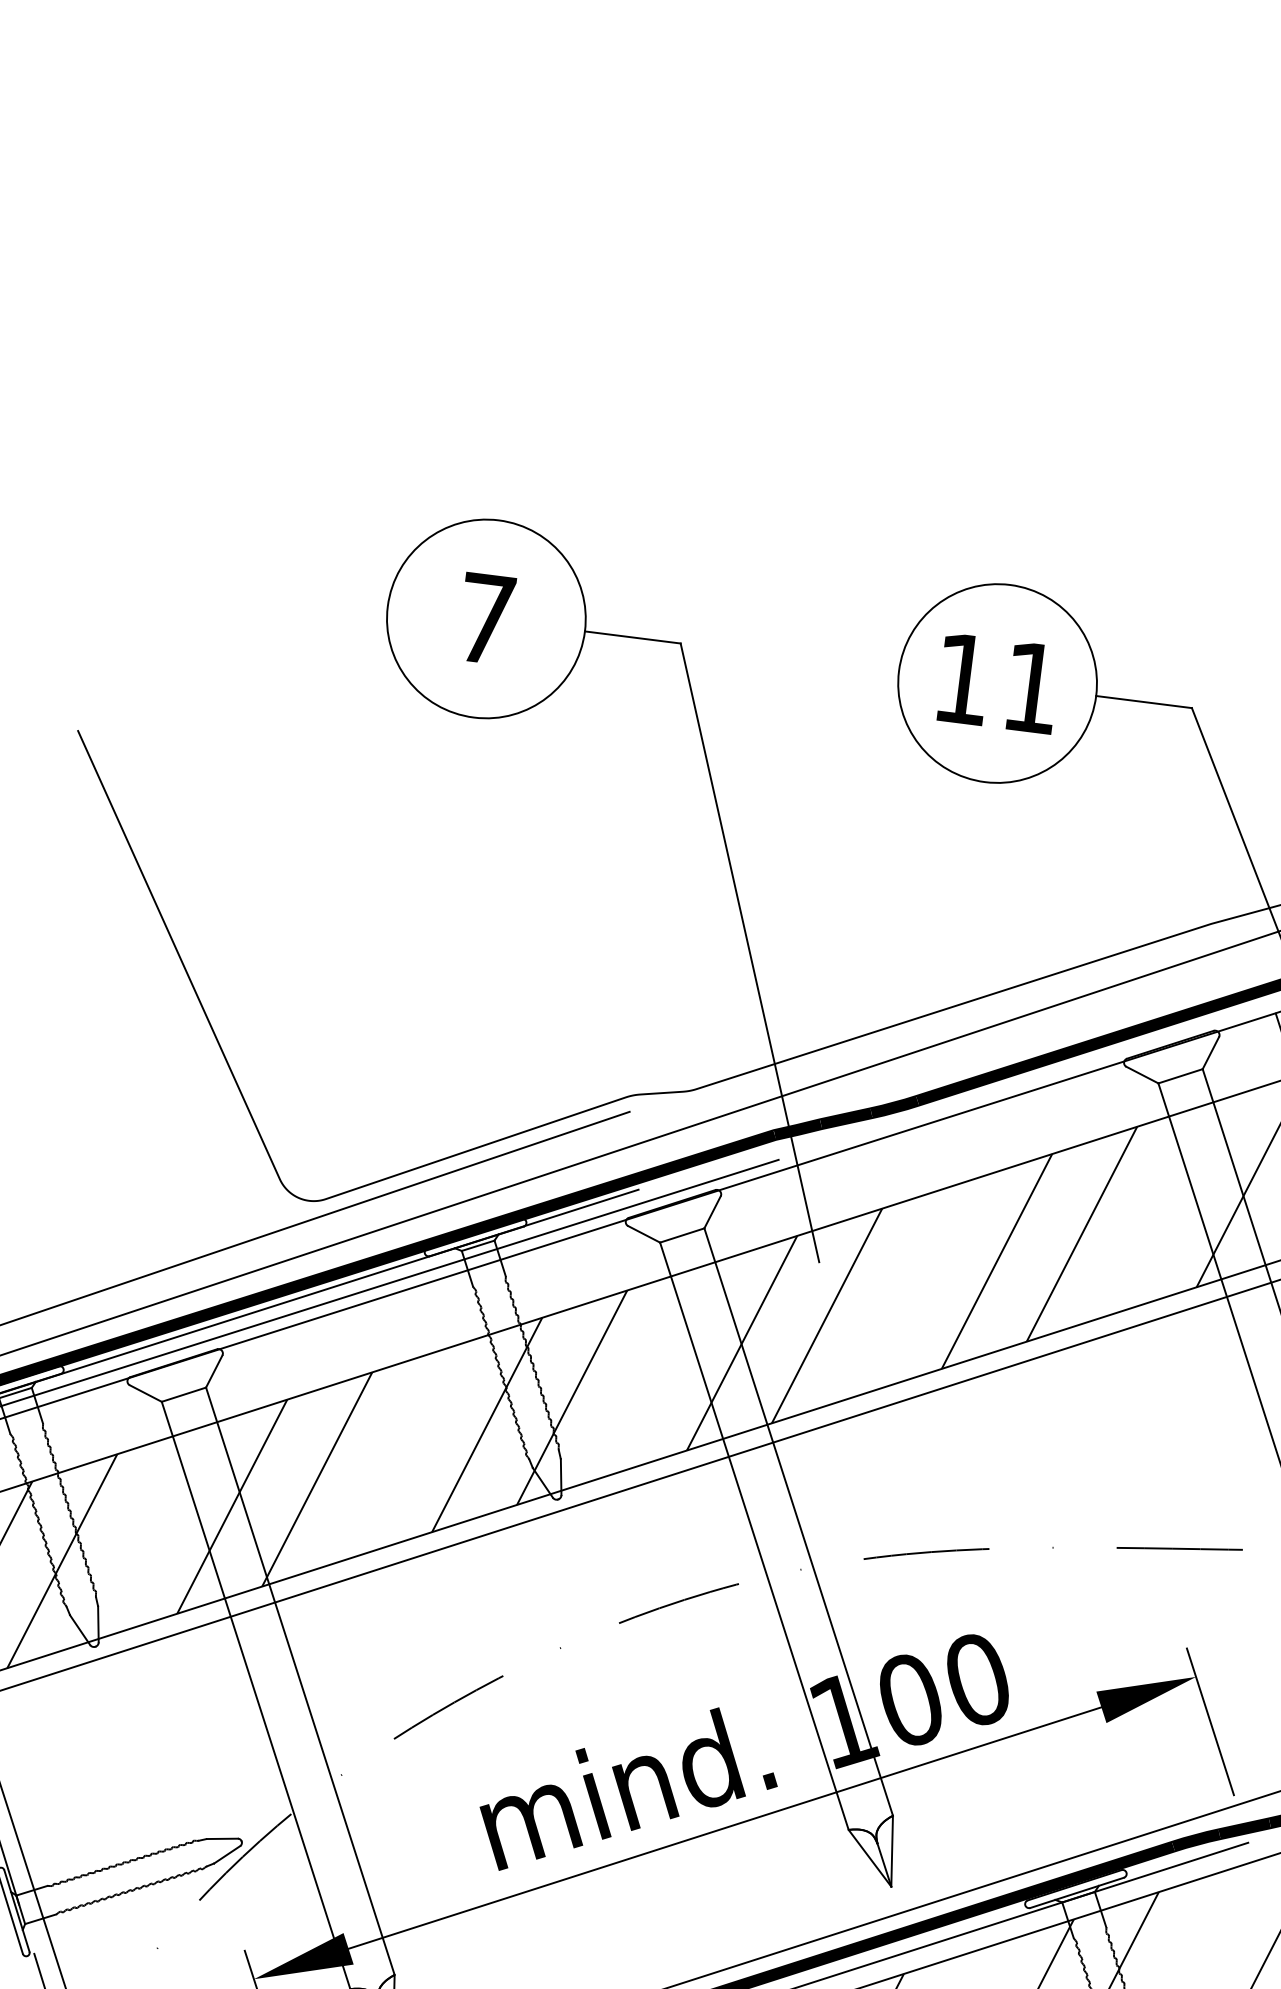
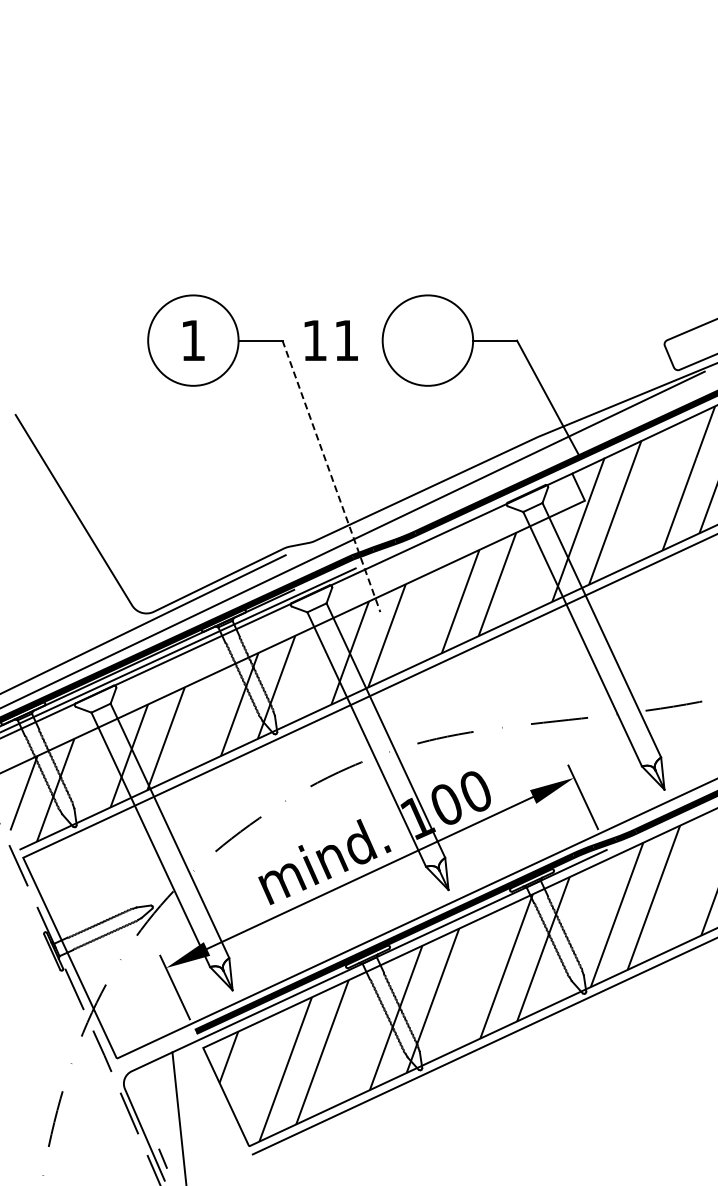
text: (484, 618) -> (192, 340), 7 -> 1
text: (996, 683) -> (330, 340), moved
line: (750, 953) -> (331, 476), solid -> dashed

